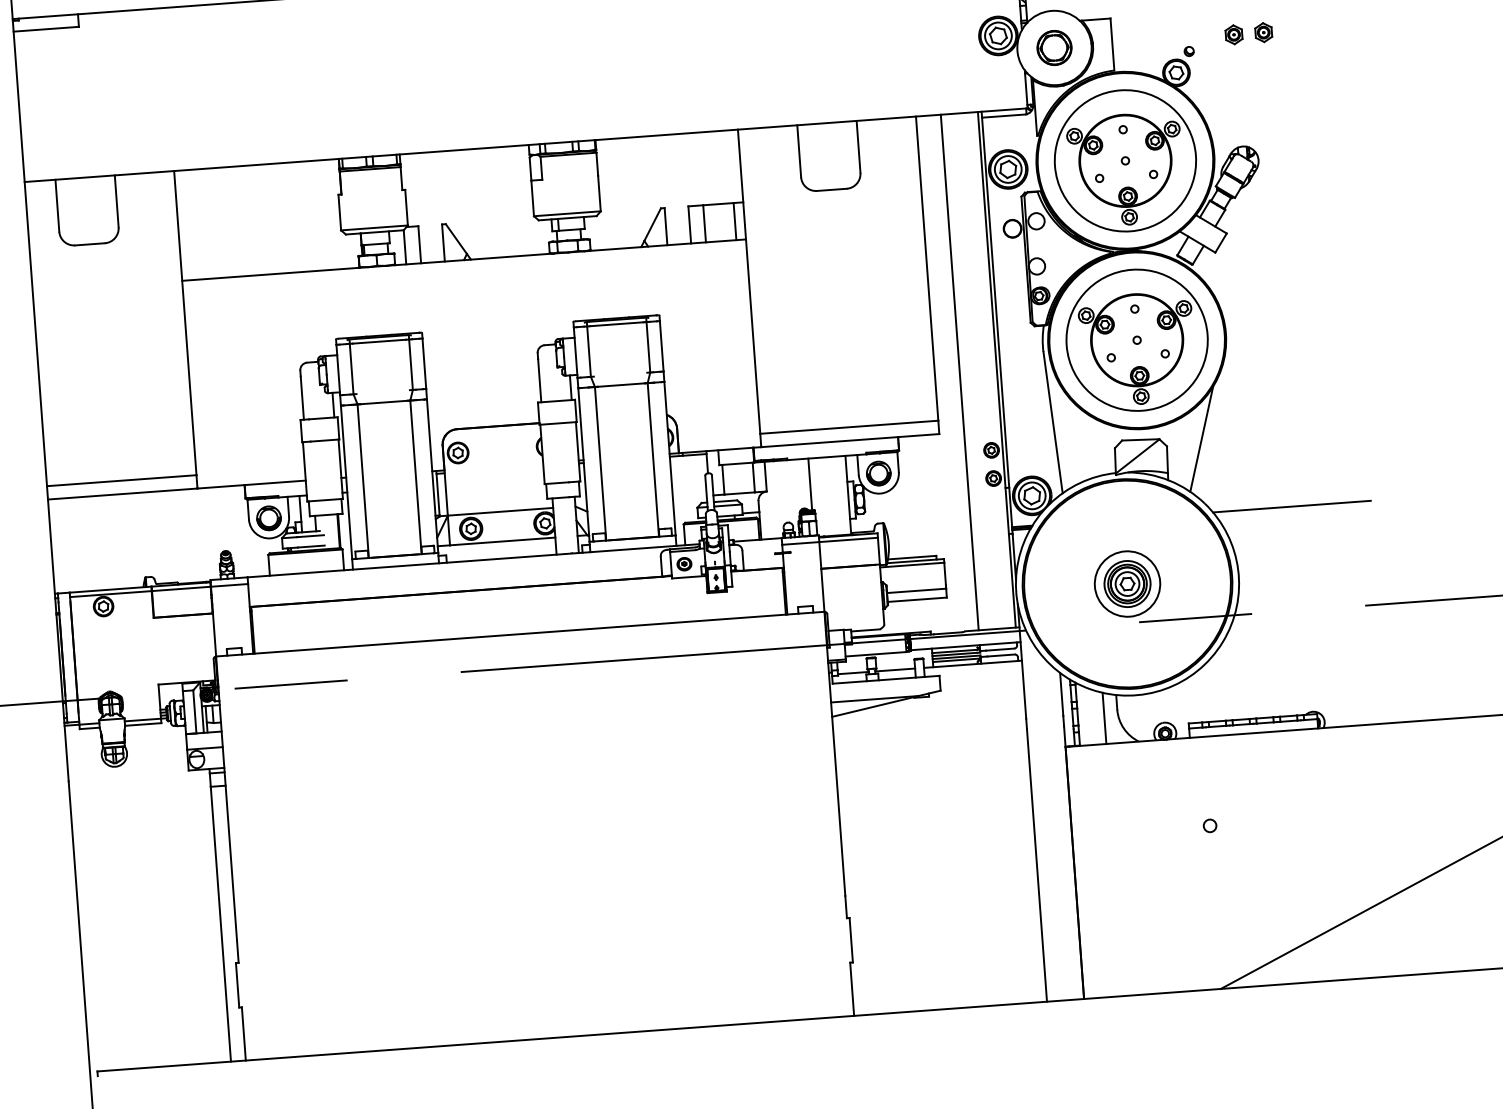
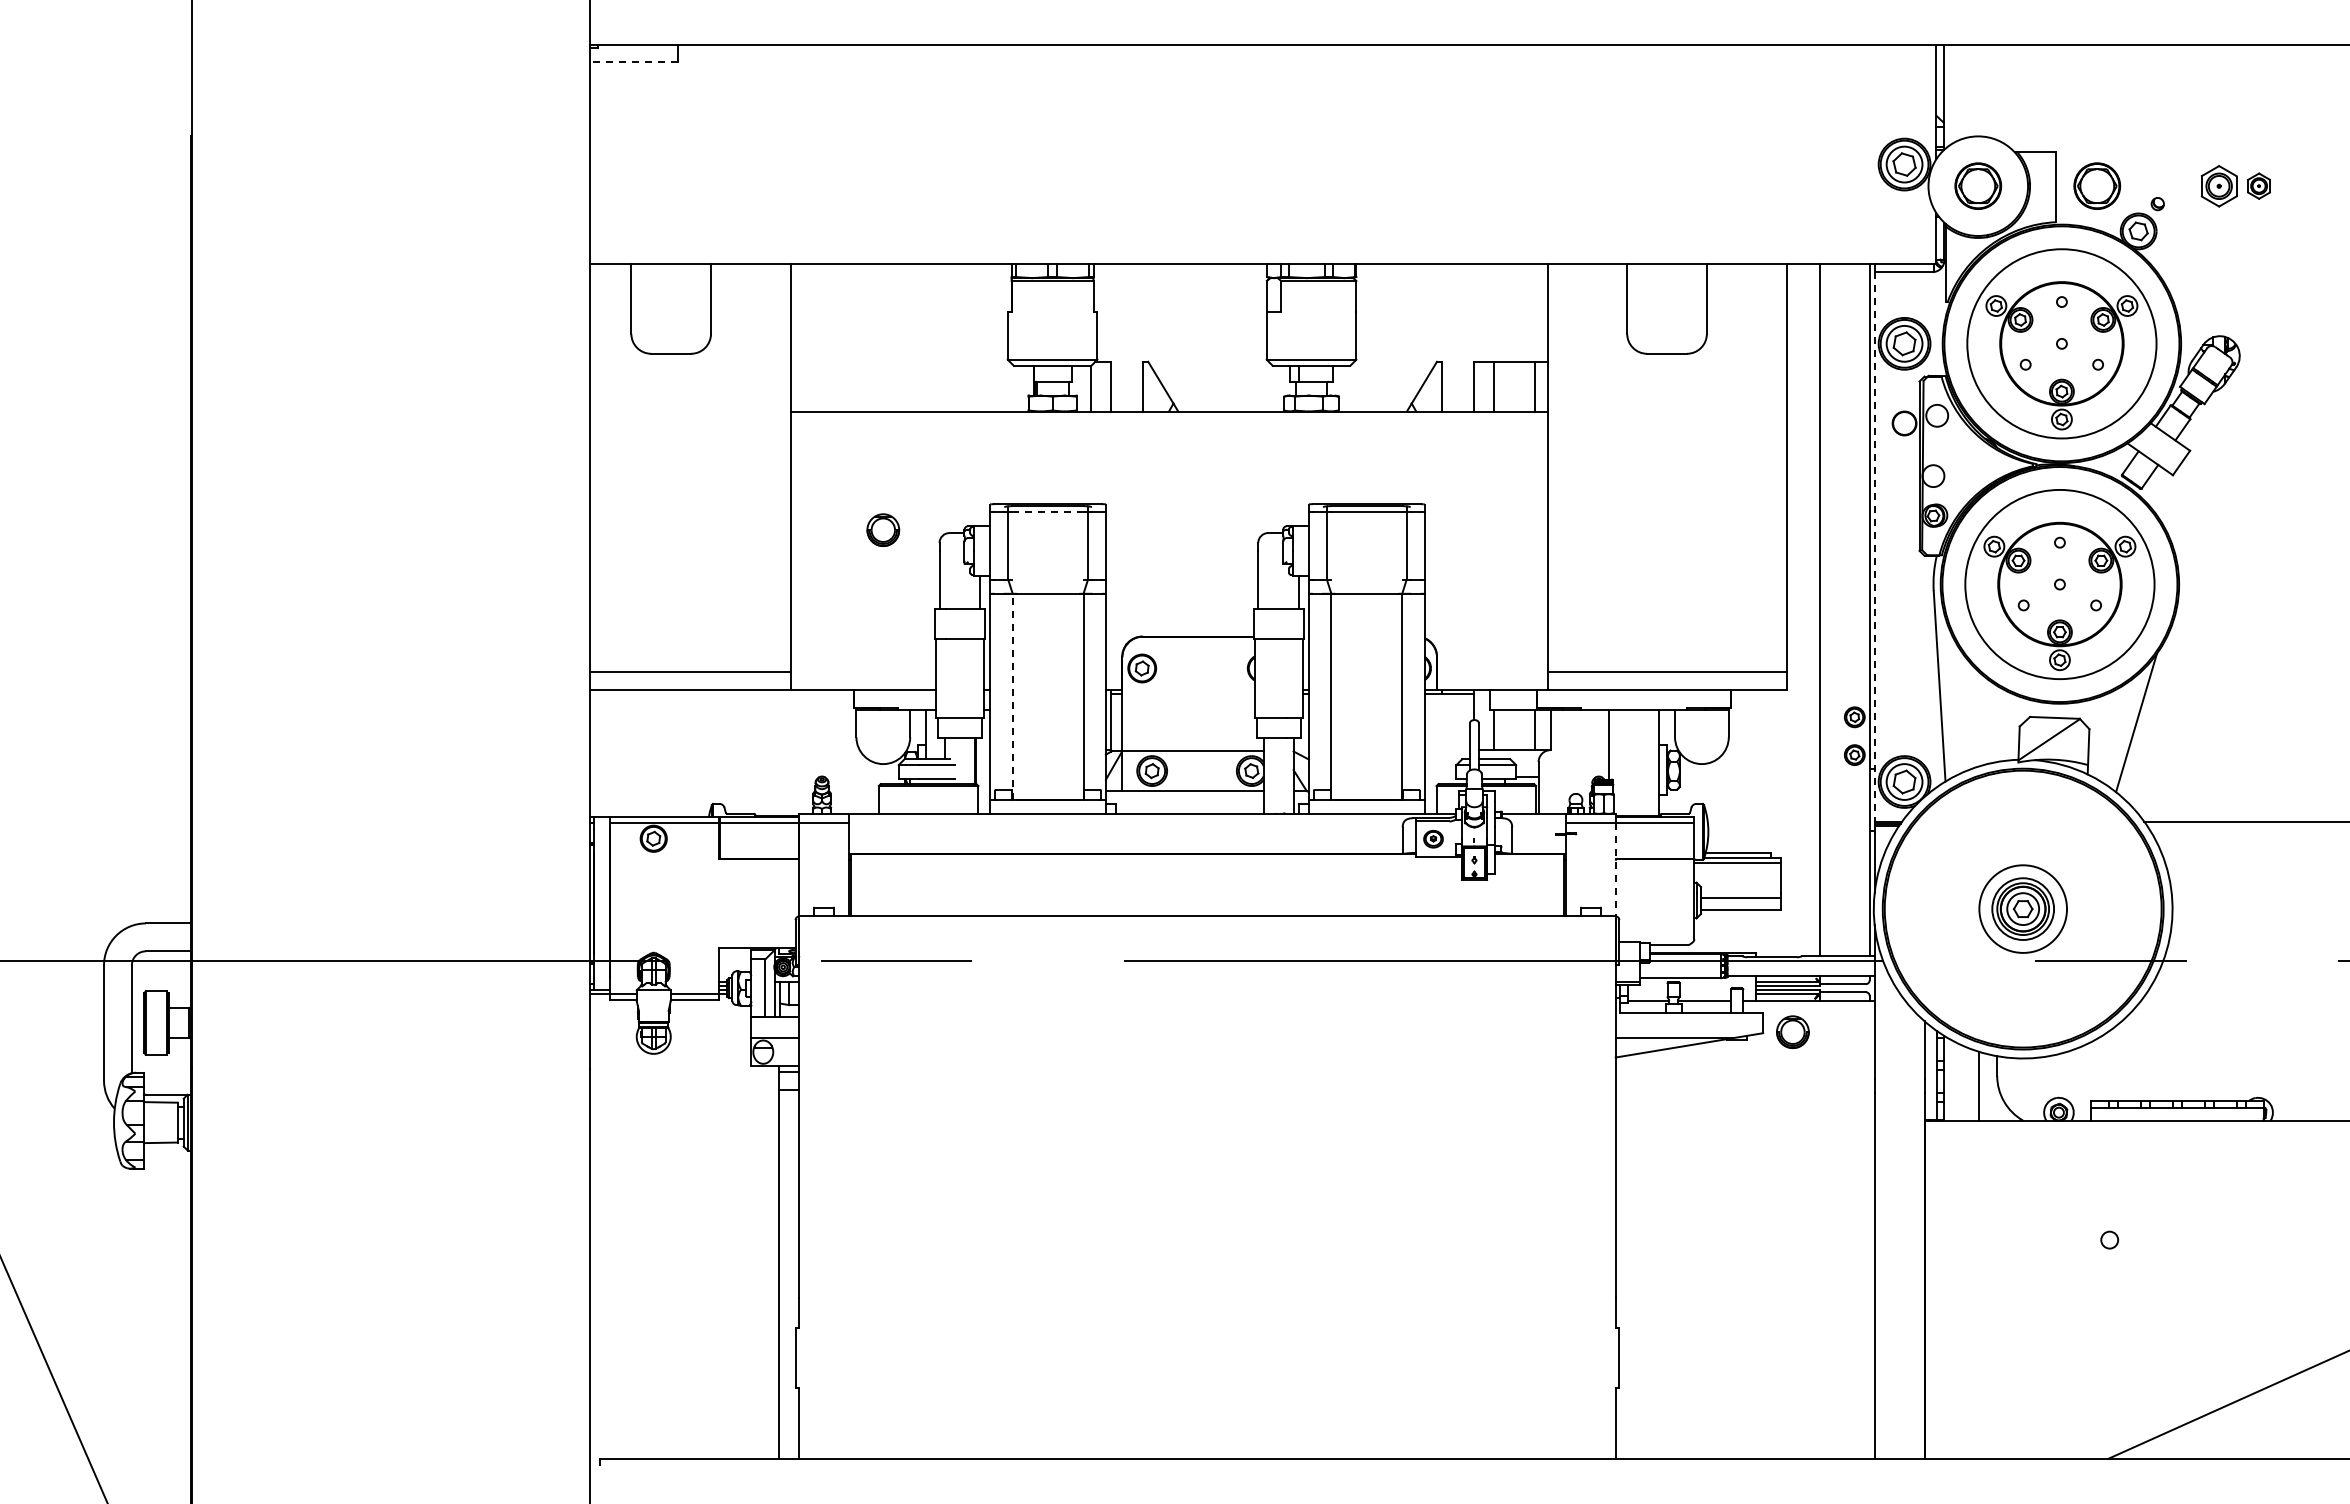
line: (46, 29) -> (633, 62), solid -> dashed
part: (1234, 34) -> (2219, 185), size x1.6
part: (1143, 40) -> (2097, 185), added
line: (996, 322) -> (1874, 547), solid -> dashed
line: (379, 341) -> (1048, 512), solid -> dashed
part: (878, 473) -> (1792, 1031), moved
line: (363, 480) -> (1012, 696), solid -> dashed
part: (269, 517) -> (883, 529), moved
line: (821, 576) -> (1615, 869), solid -> dashed

